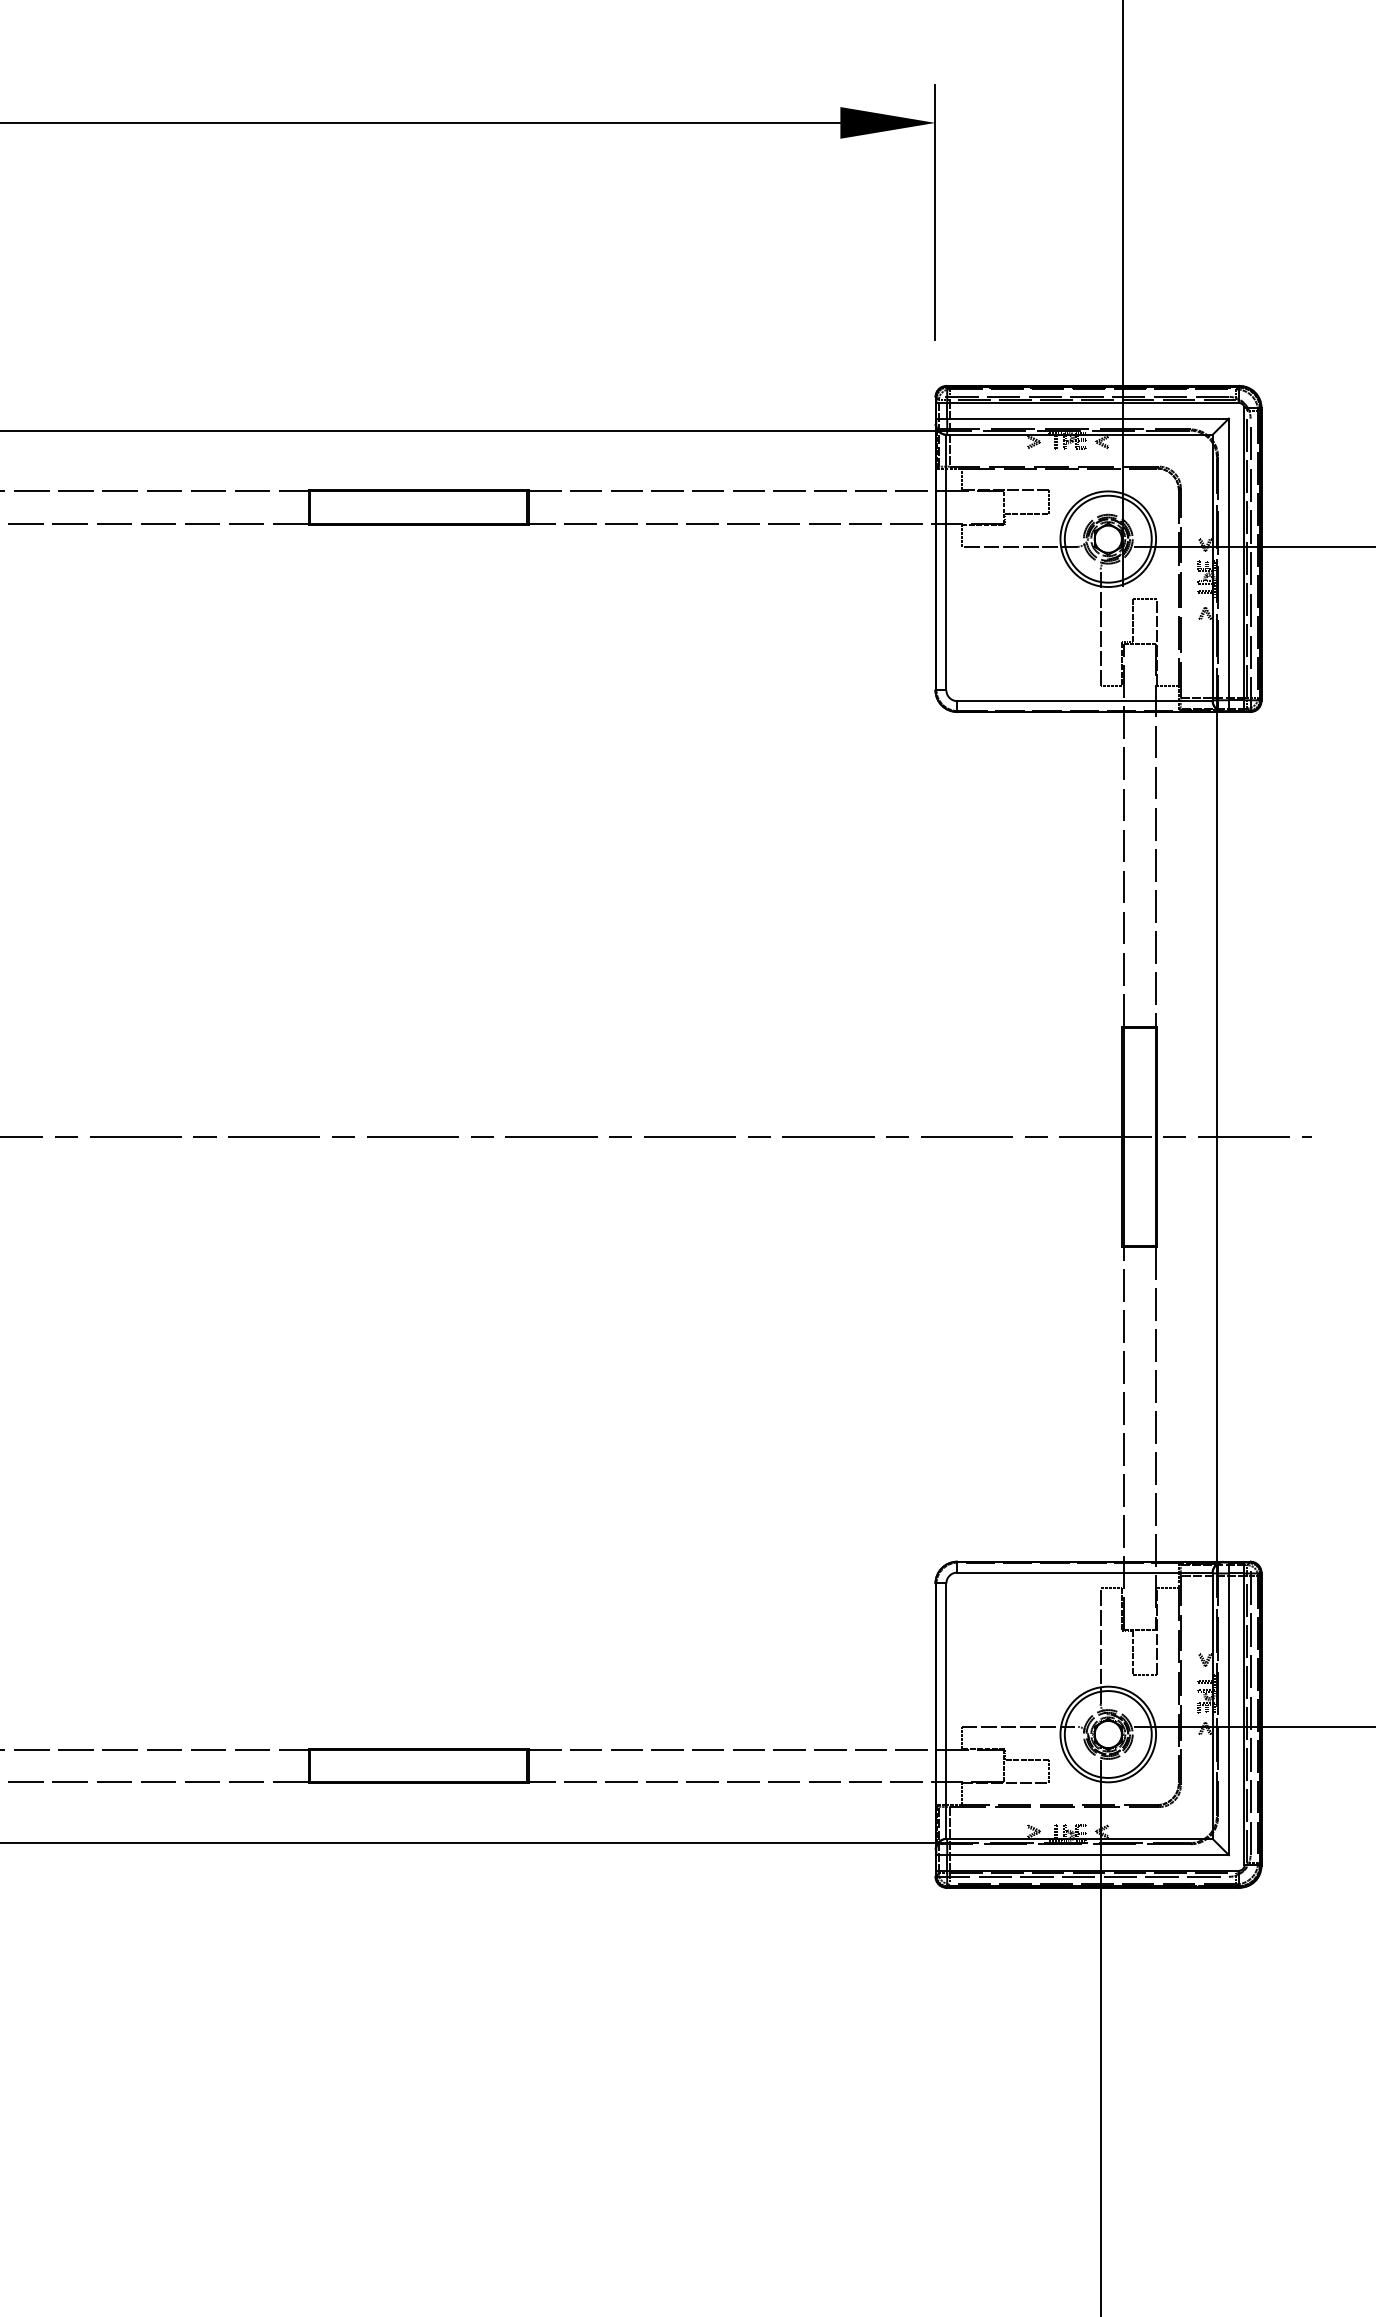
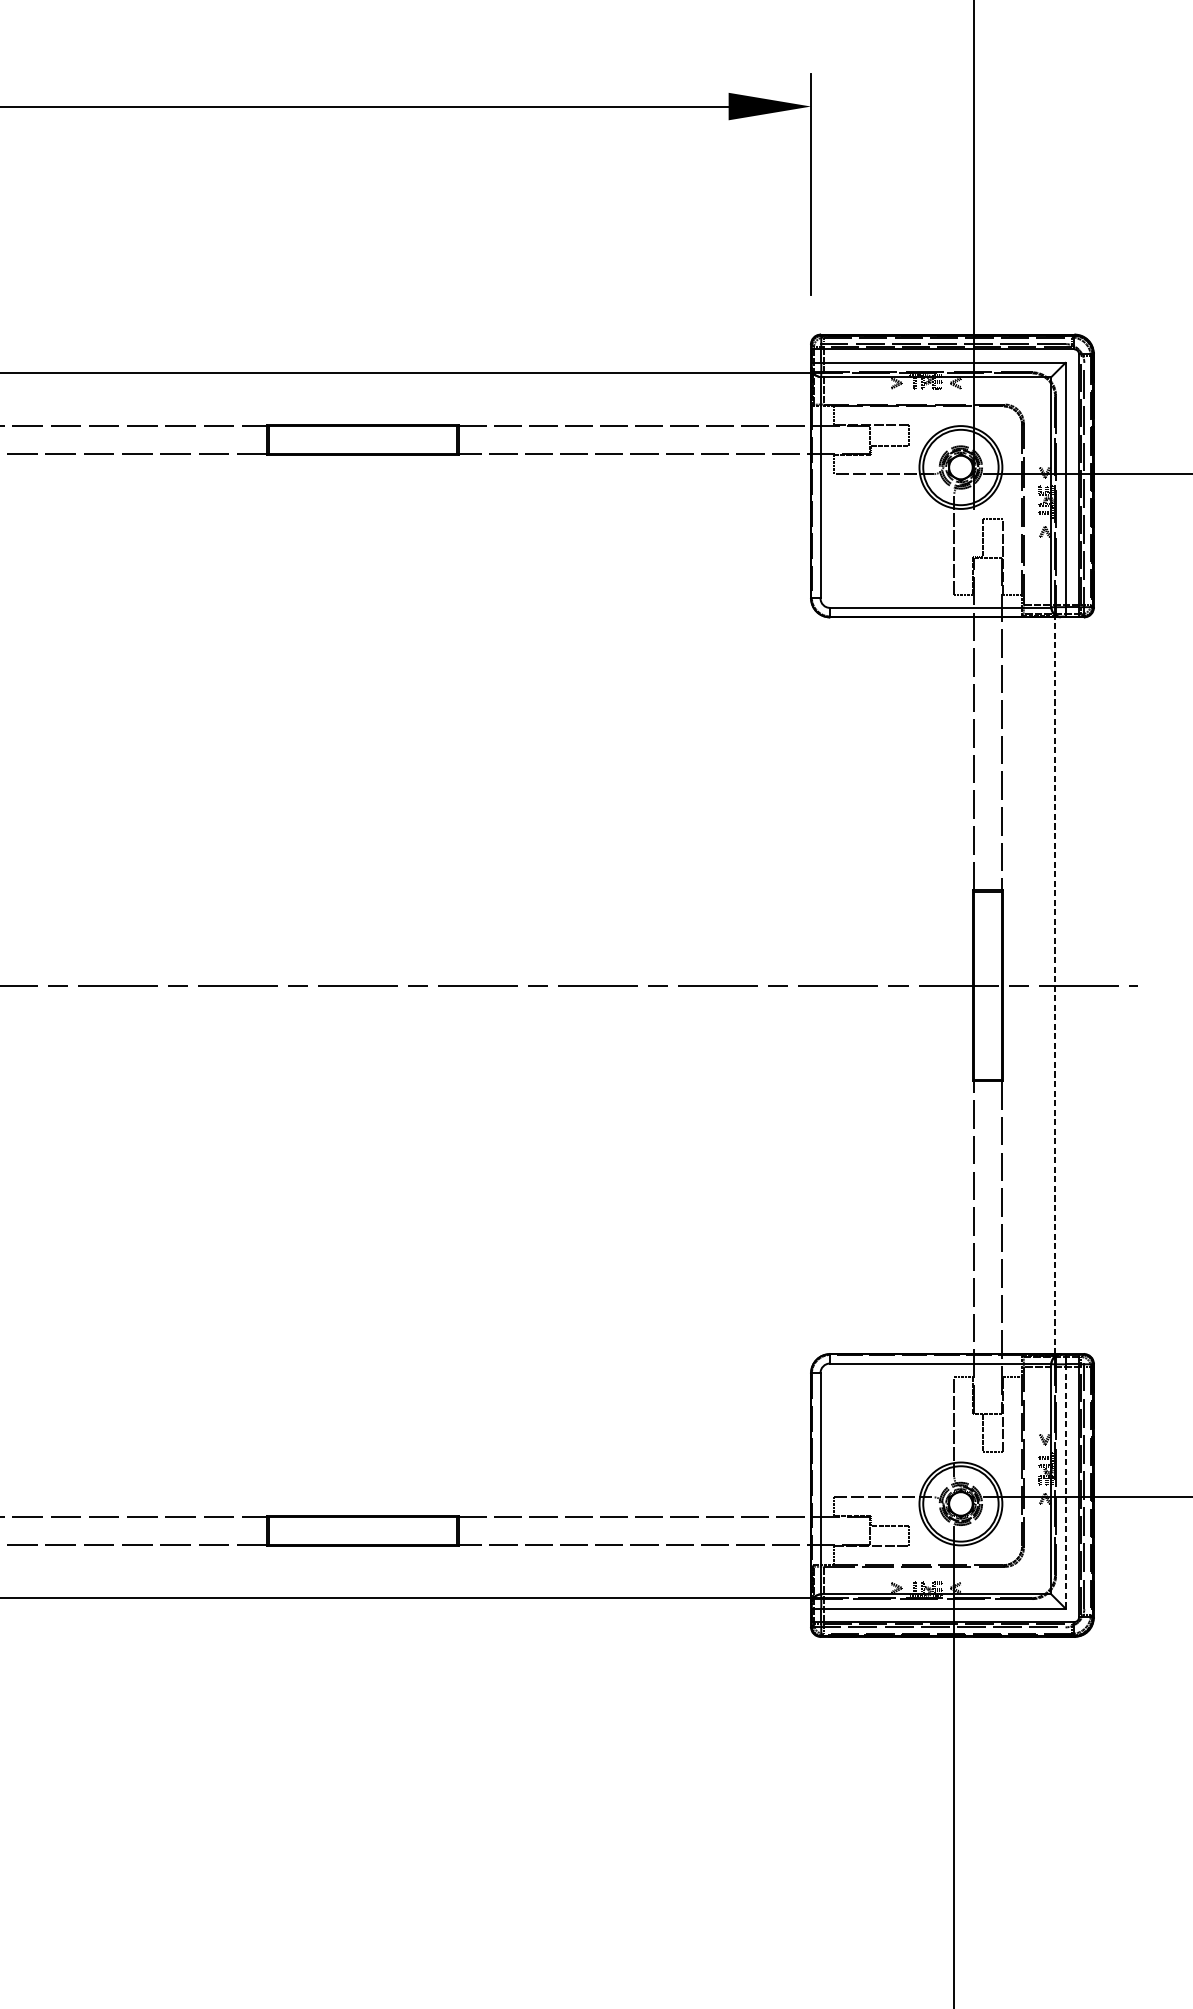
line: (1216, 1136) -> (1054, 985), solid -> dashed
line: (1228, 1714) -> (1065, 1486), solid -> dashed

